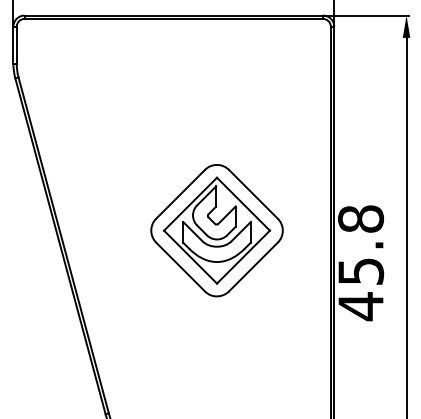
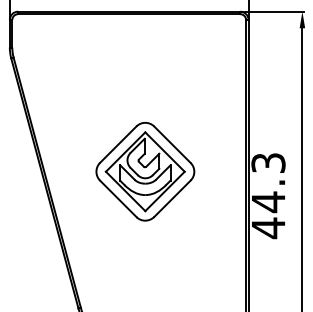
part: (217, 230) -> (145, 171), moved
text: (360, 246) -> (268, 183), 45.8 -> 44.3

